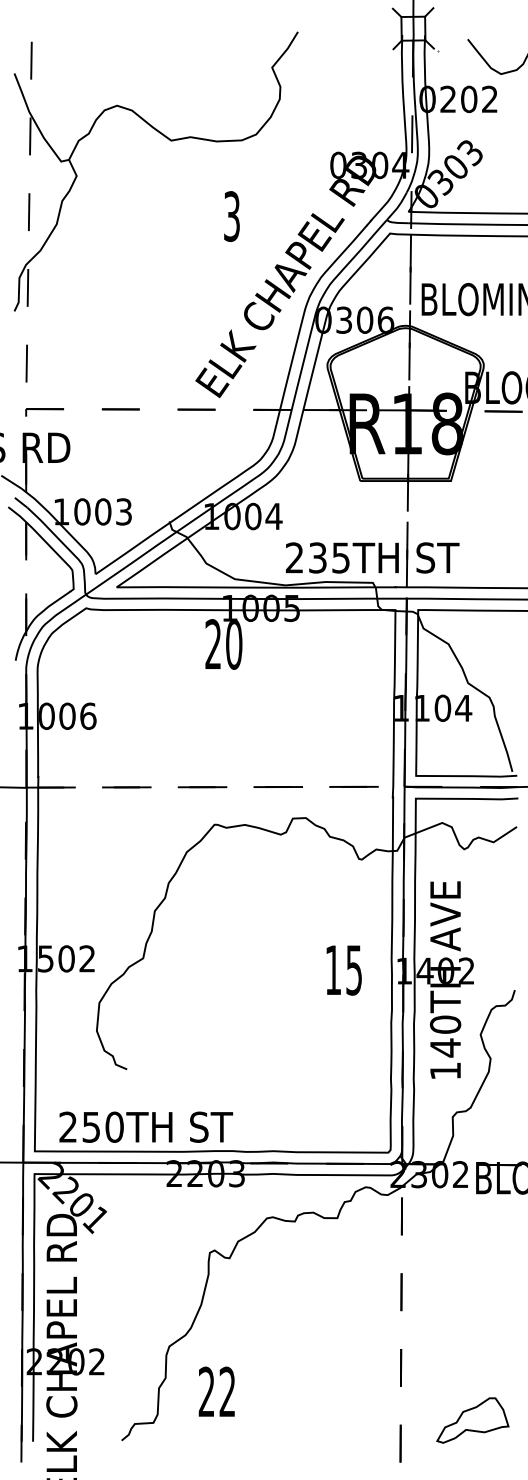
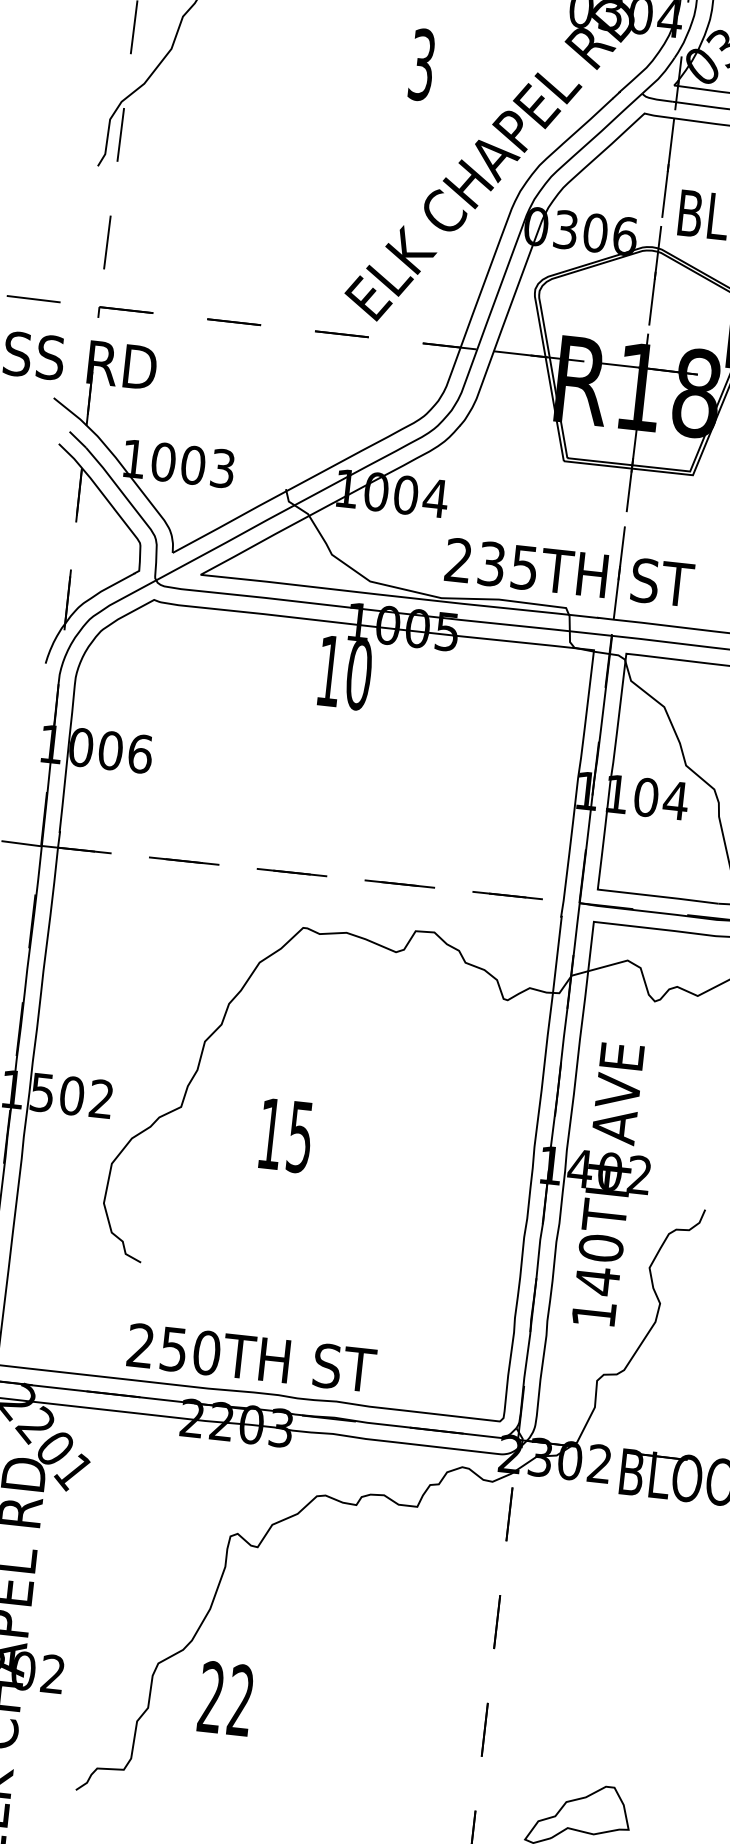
text: (212, 643) -> (328, 669), 20 -> 10
text: (343, 970) -> (284, 1135), moved
text: (146, 1126) -> (252, 1356), moved
text: (216, 1391) -> (225, 1698), moved

